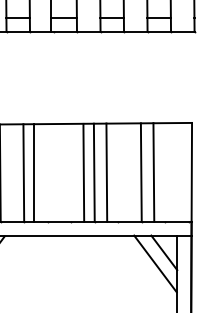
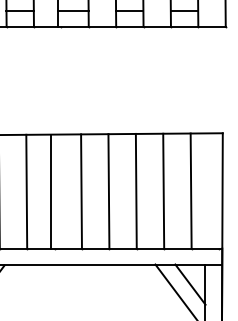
line: (33, 172) -> (50, 191), moved
line: (83, 172) -> (81, 191), moved
line: (106, 172) -> (135, 191), moved
line: (153, 172) -> (190, 191), moved

